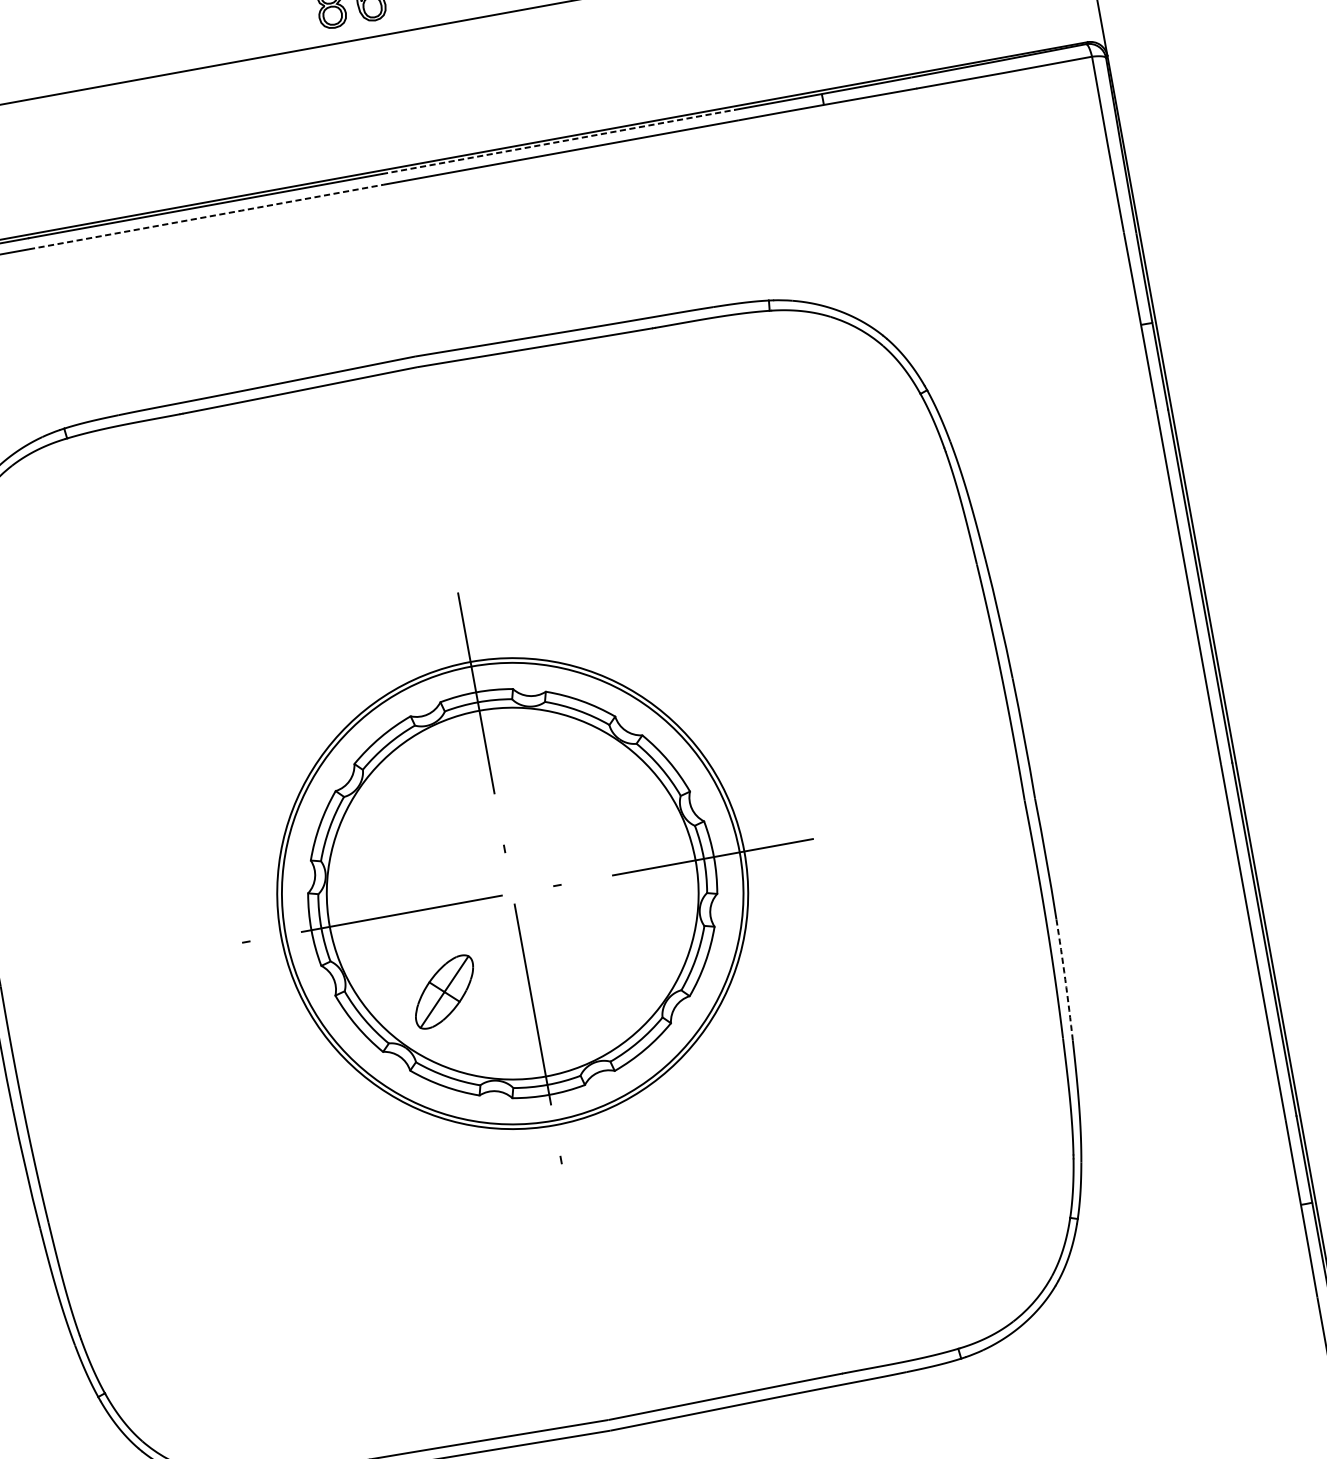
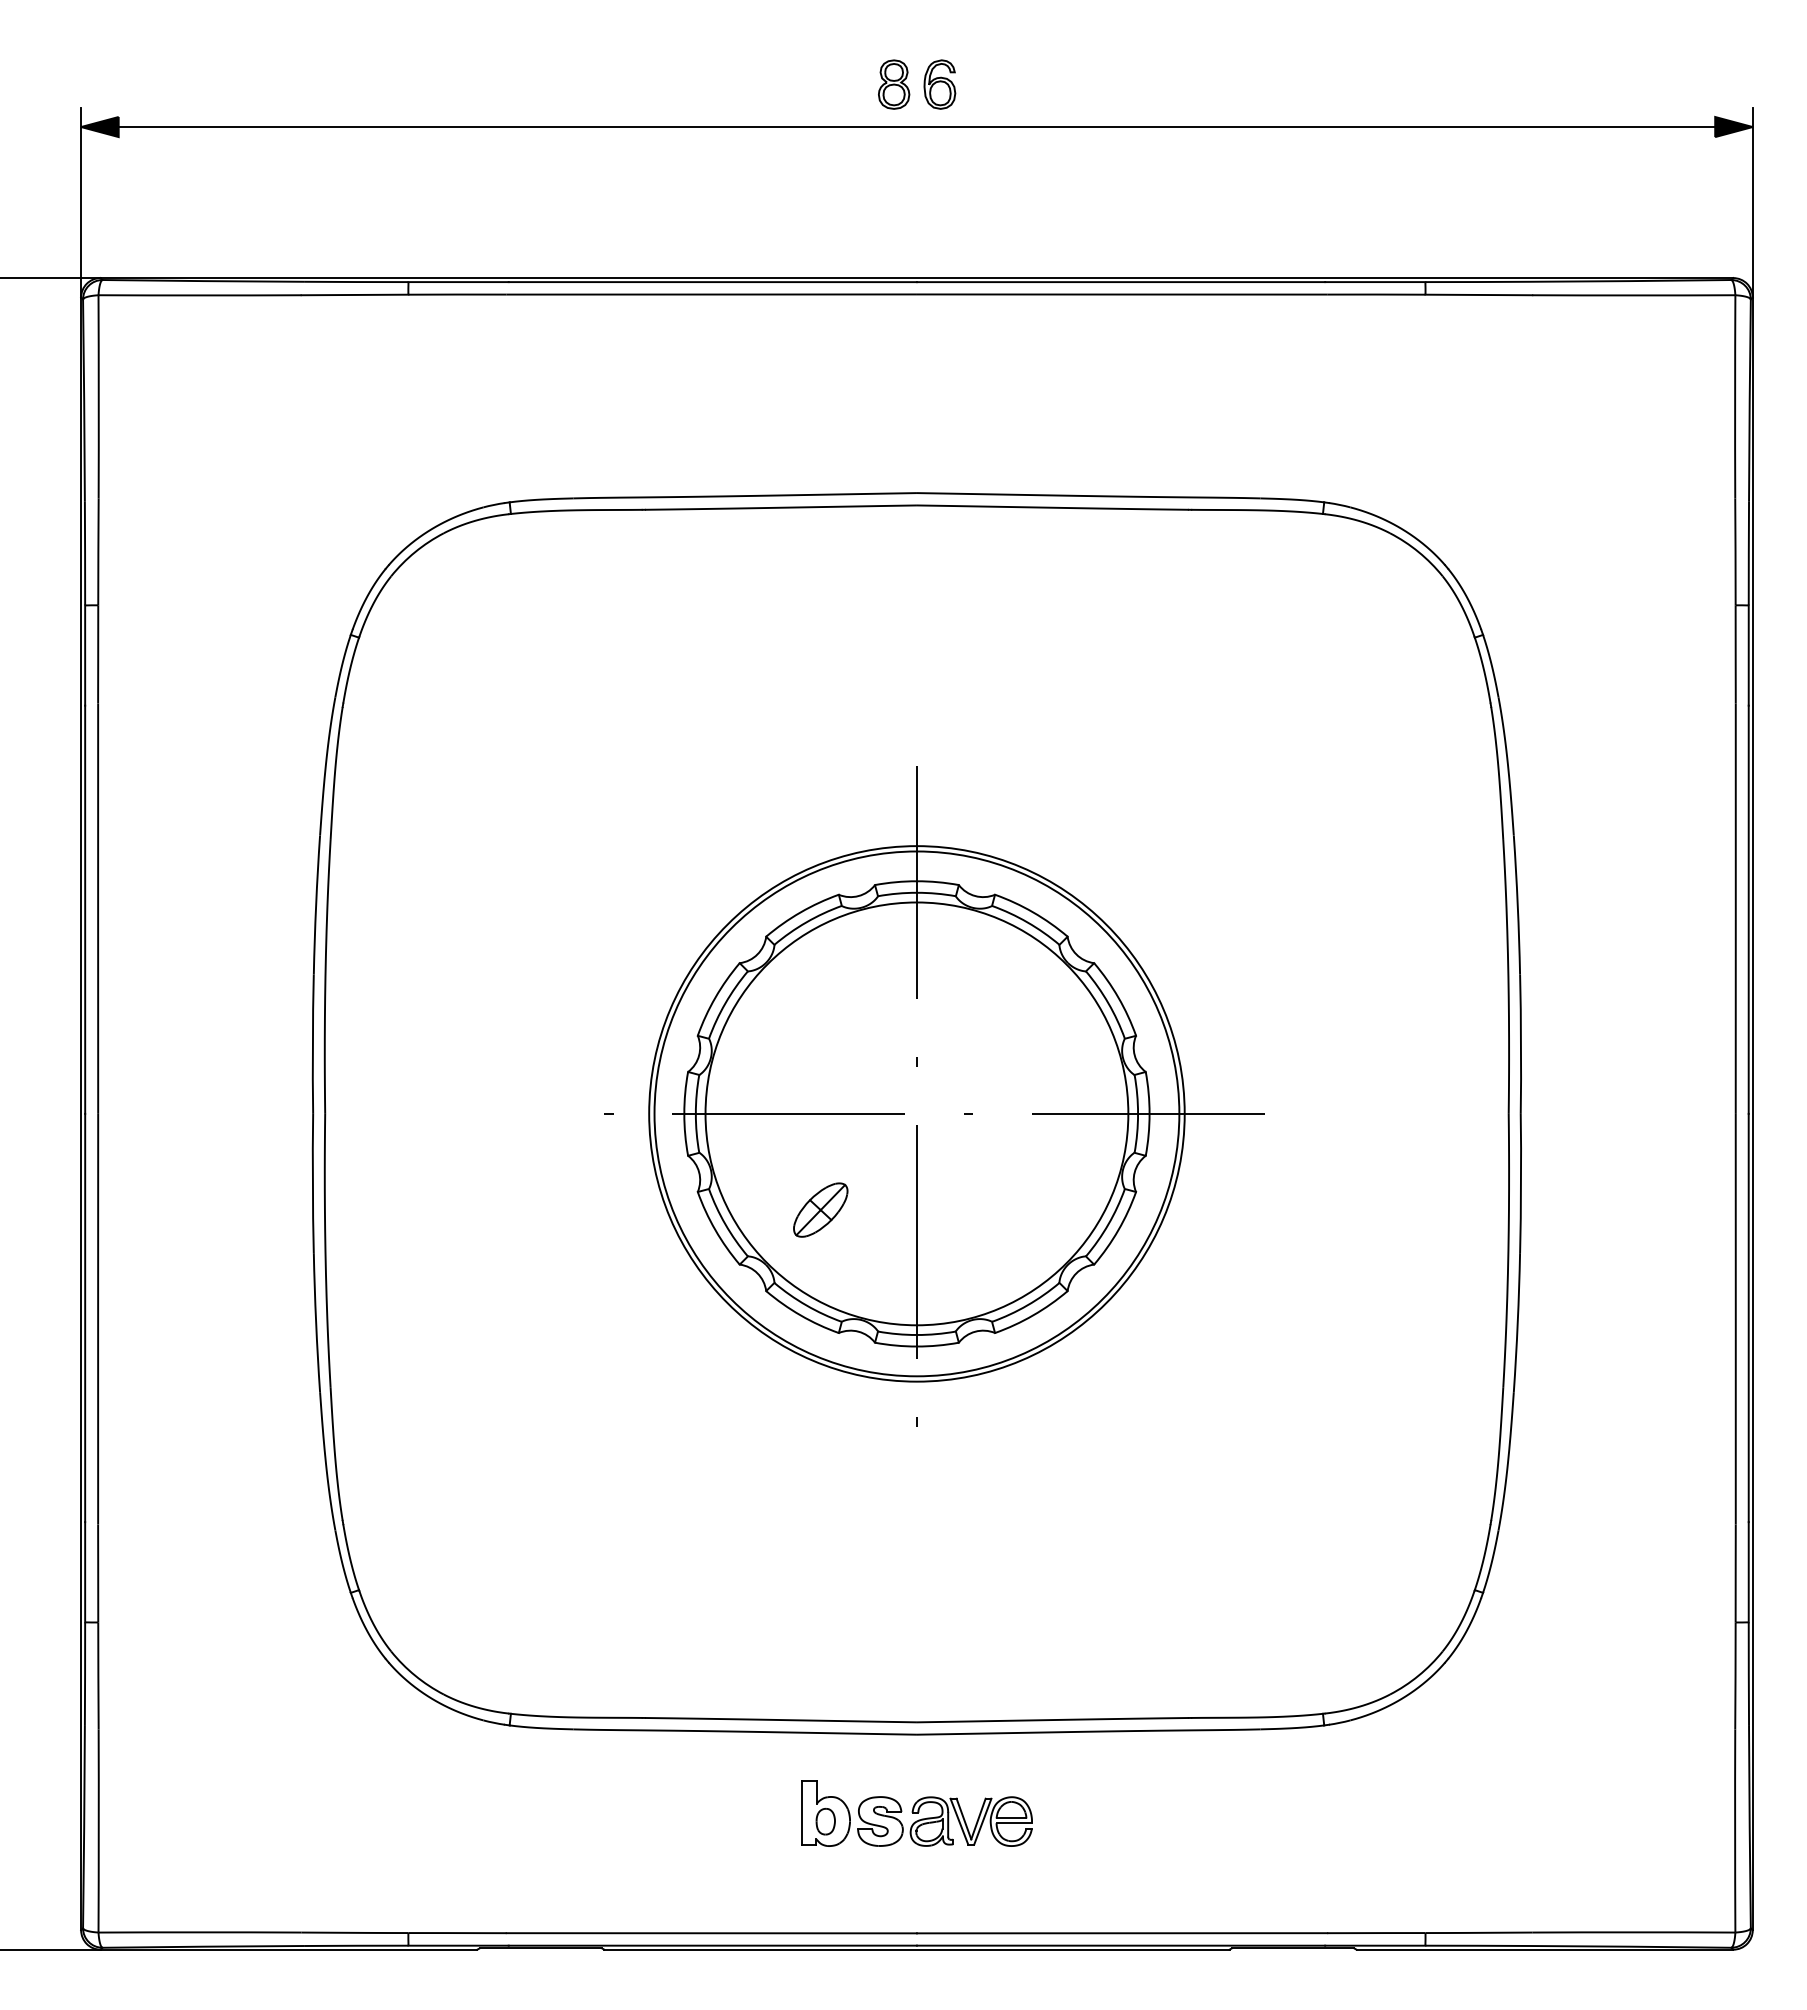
line: (558, 142) -> (1121, 282), dashed -> solid
line: (207, 216) -> (712, 294), dashed -> solid
arc: (1065, 979) -> (1517, 1322), dashed -> solid
part: (444, 991) -> (820, 1209), size x0.71

